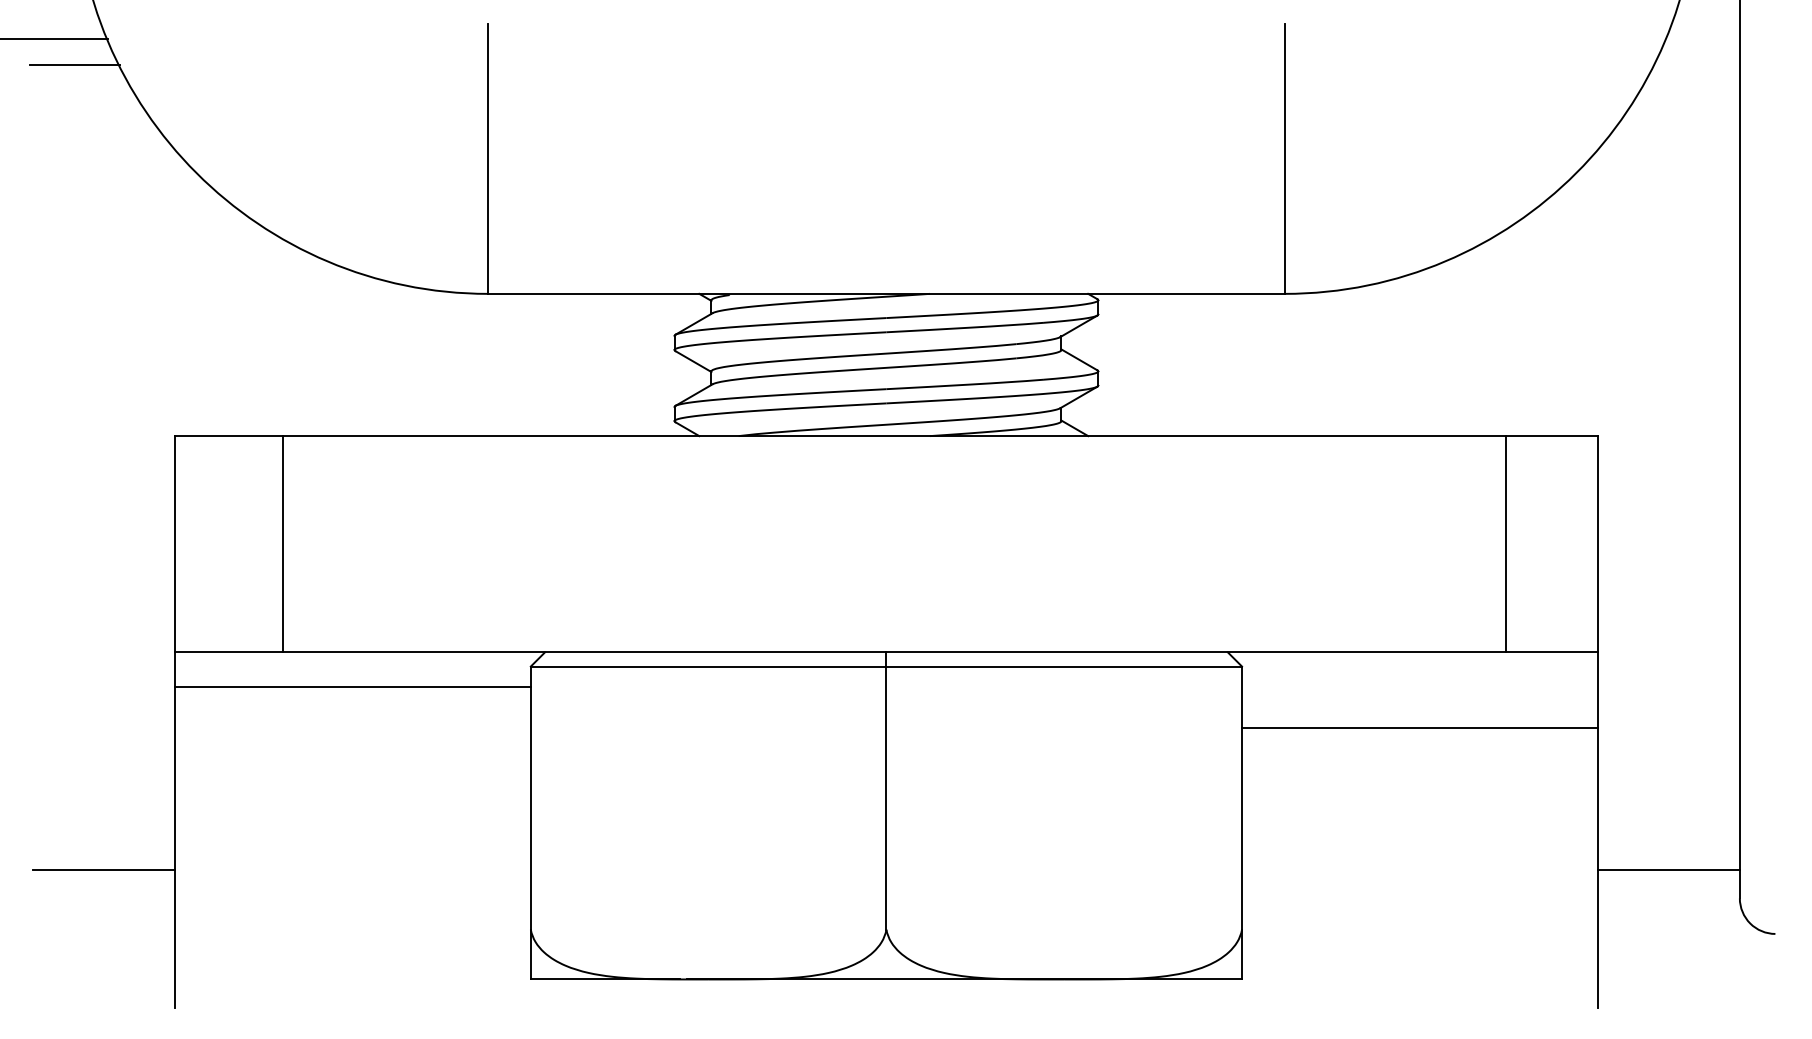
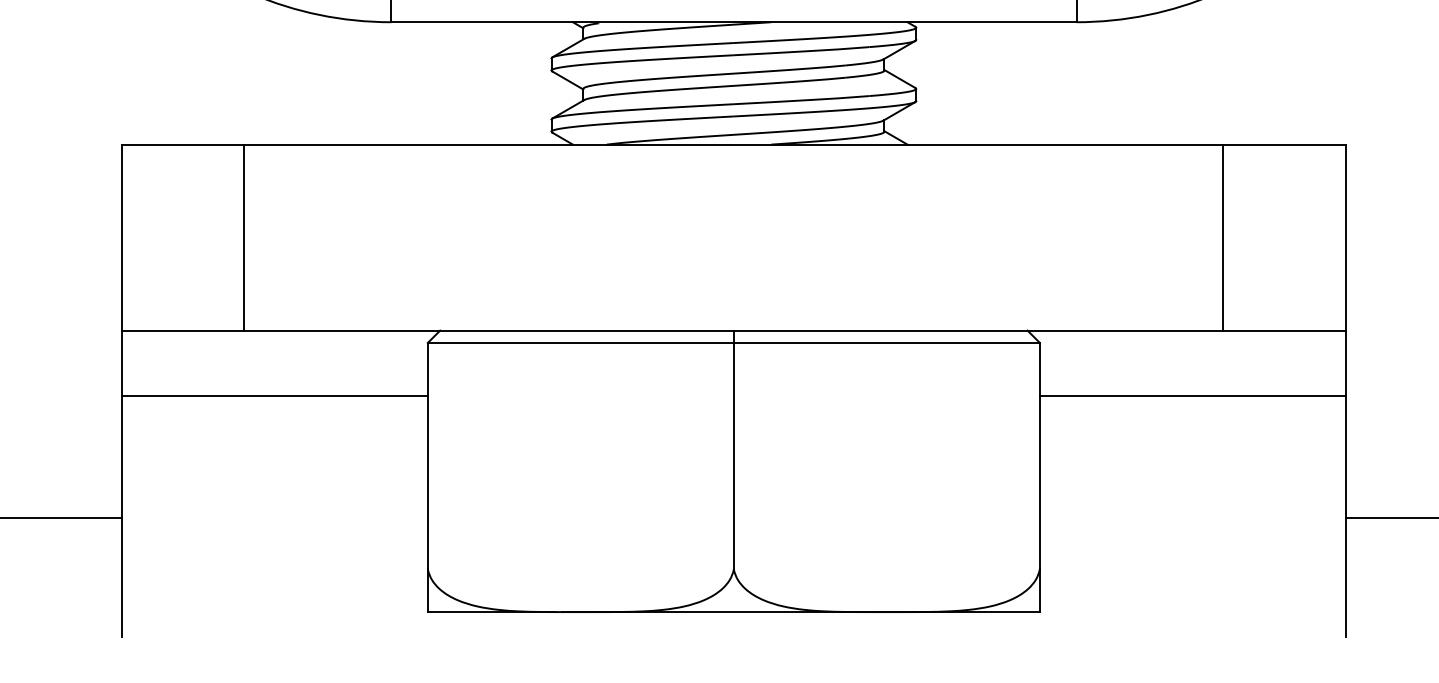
line: (283, 544) -> (244, 237), moved
line: (1506, 544) -> (1223, 237), moved
line: (352, 687) -> (274, 396), moved

